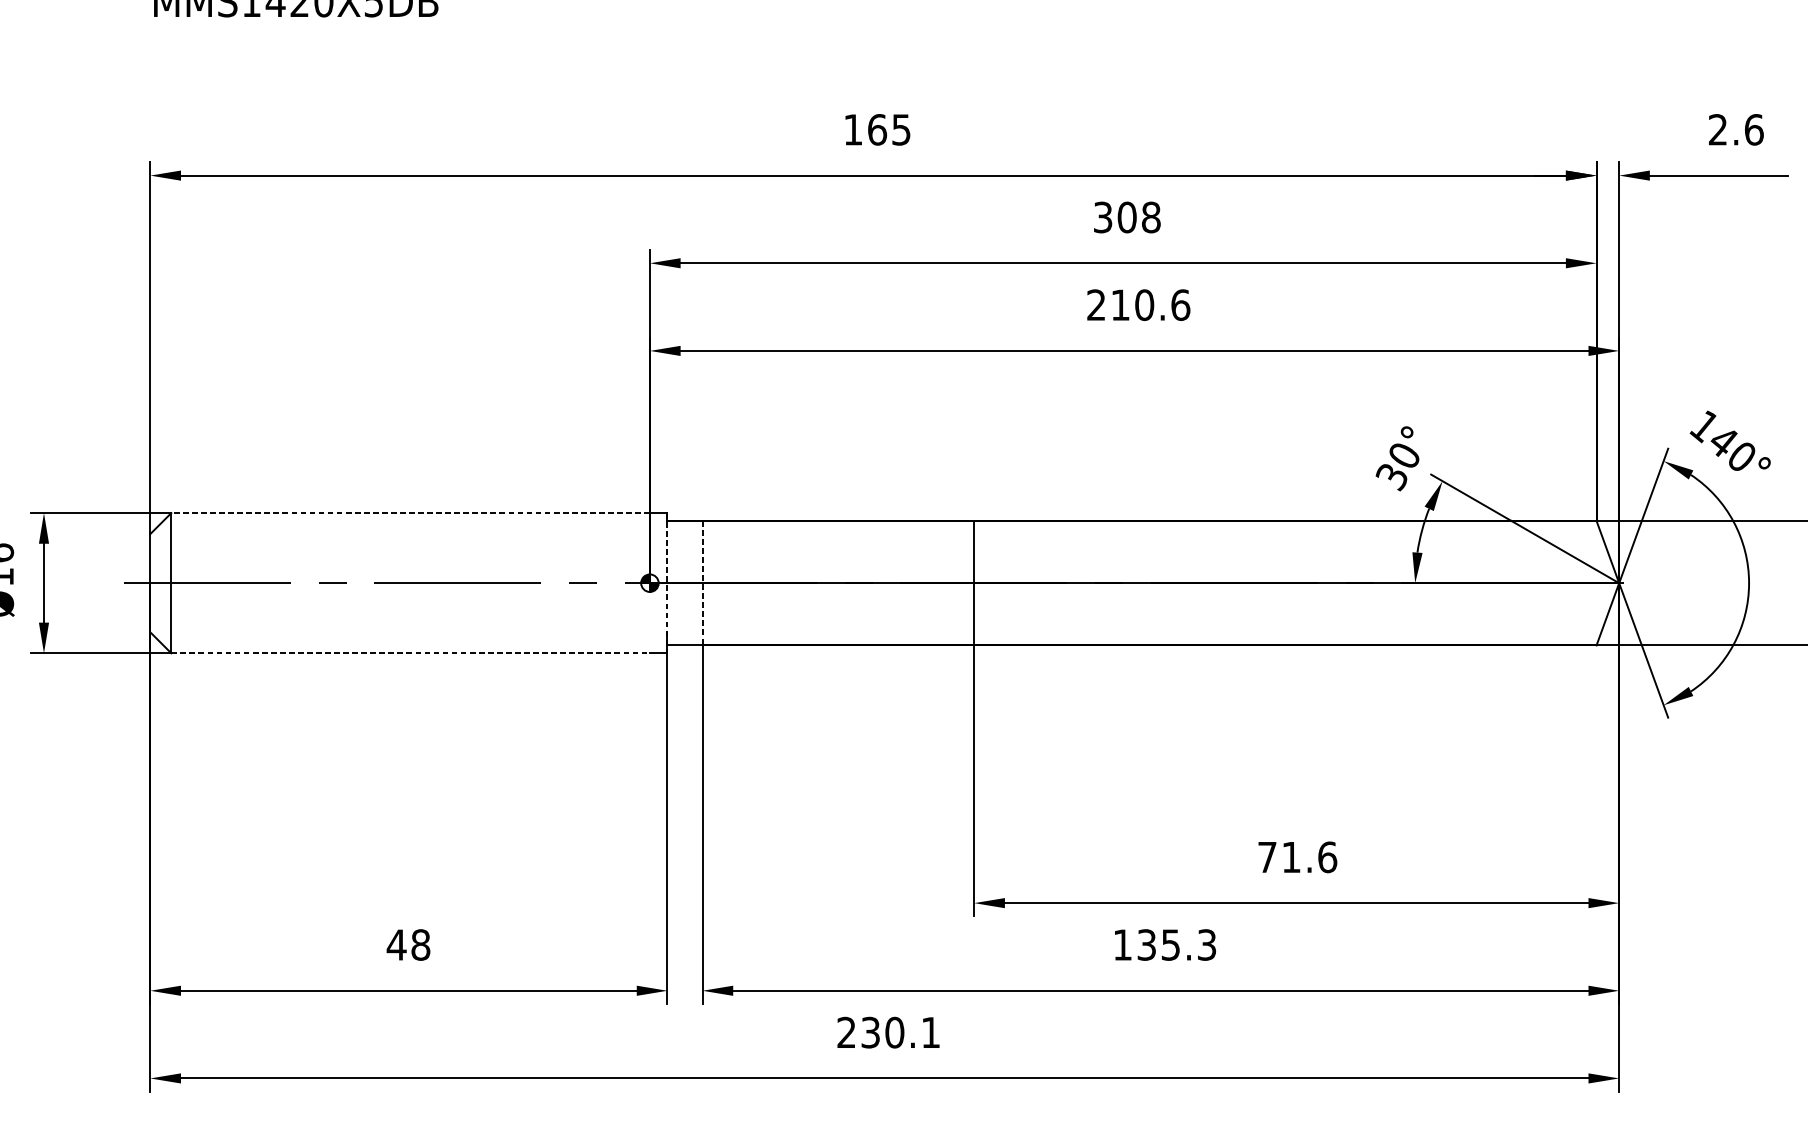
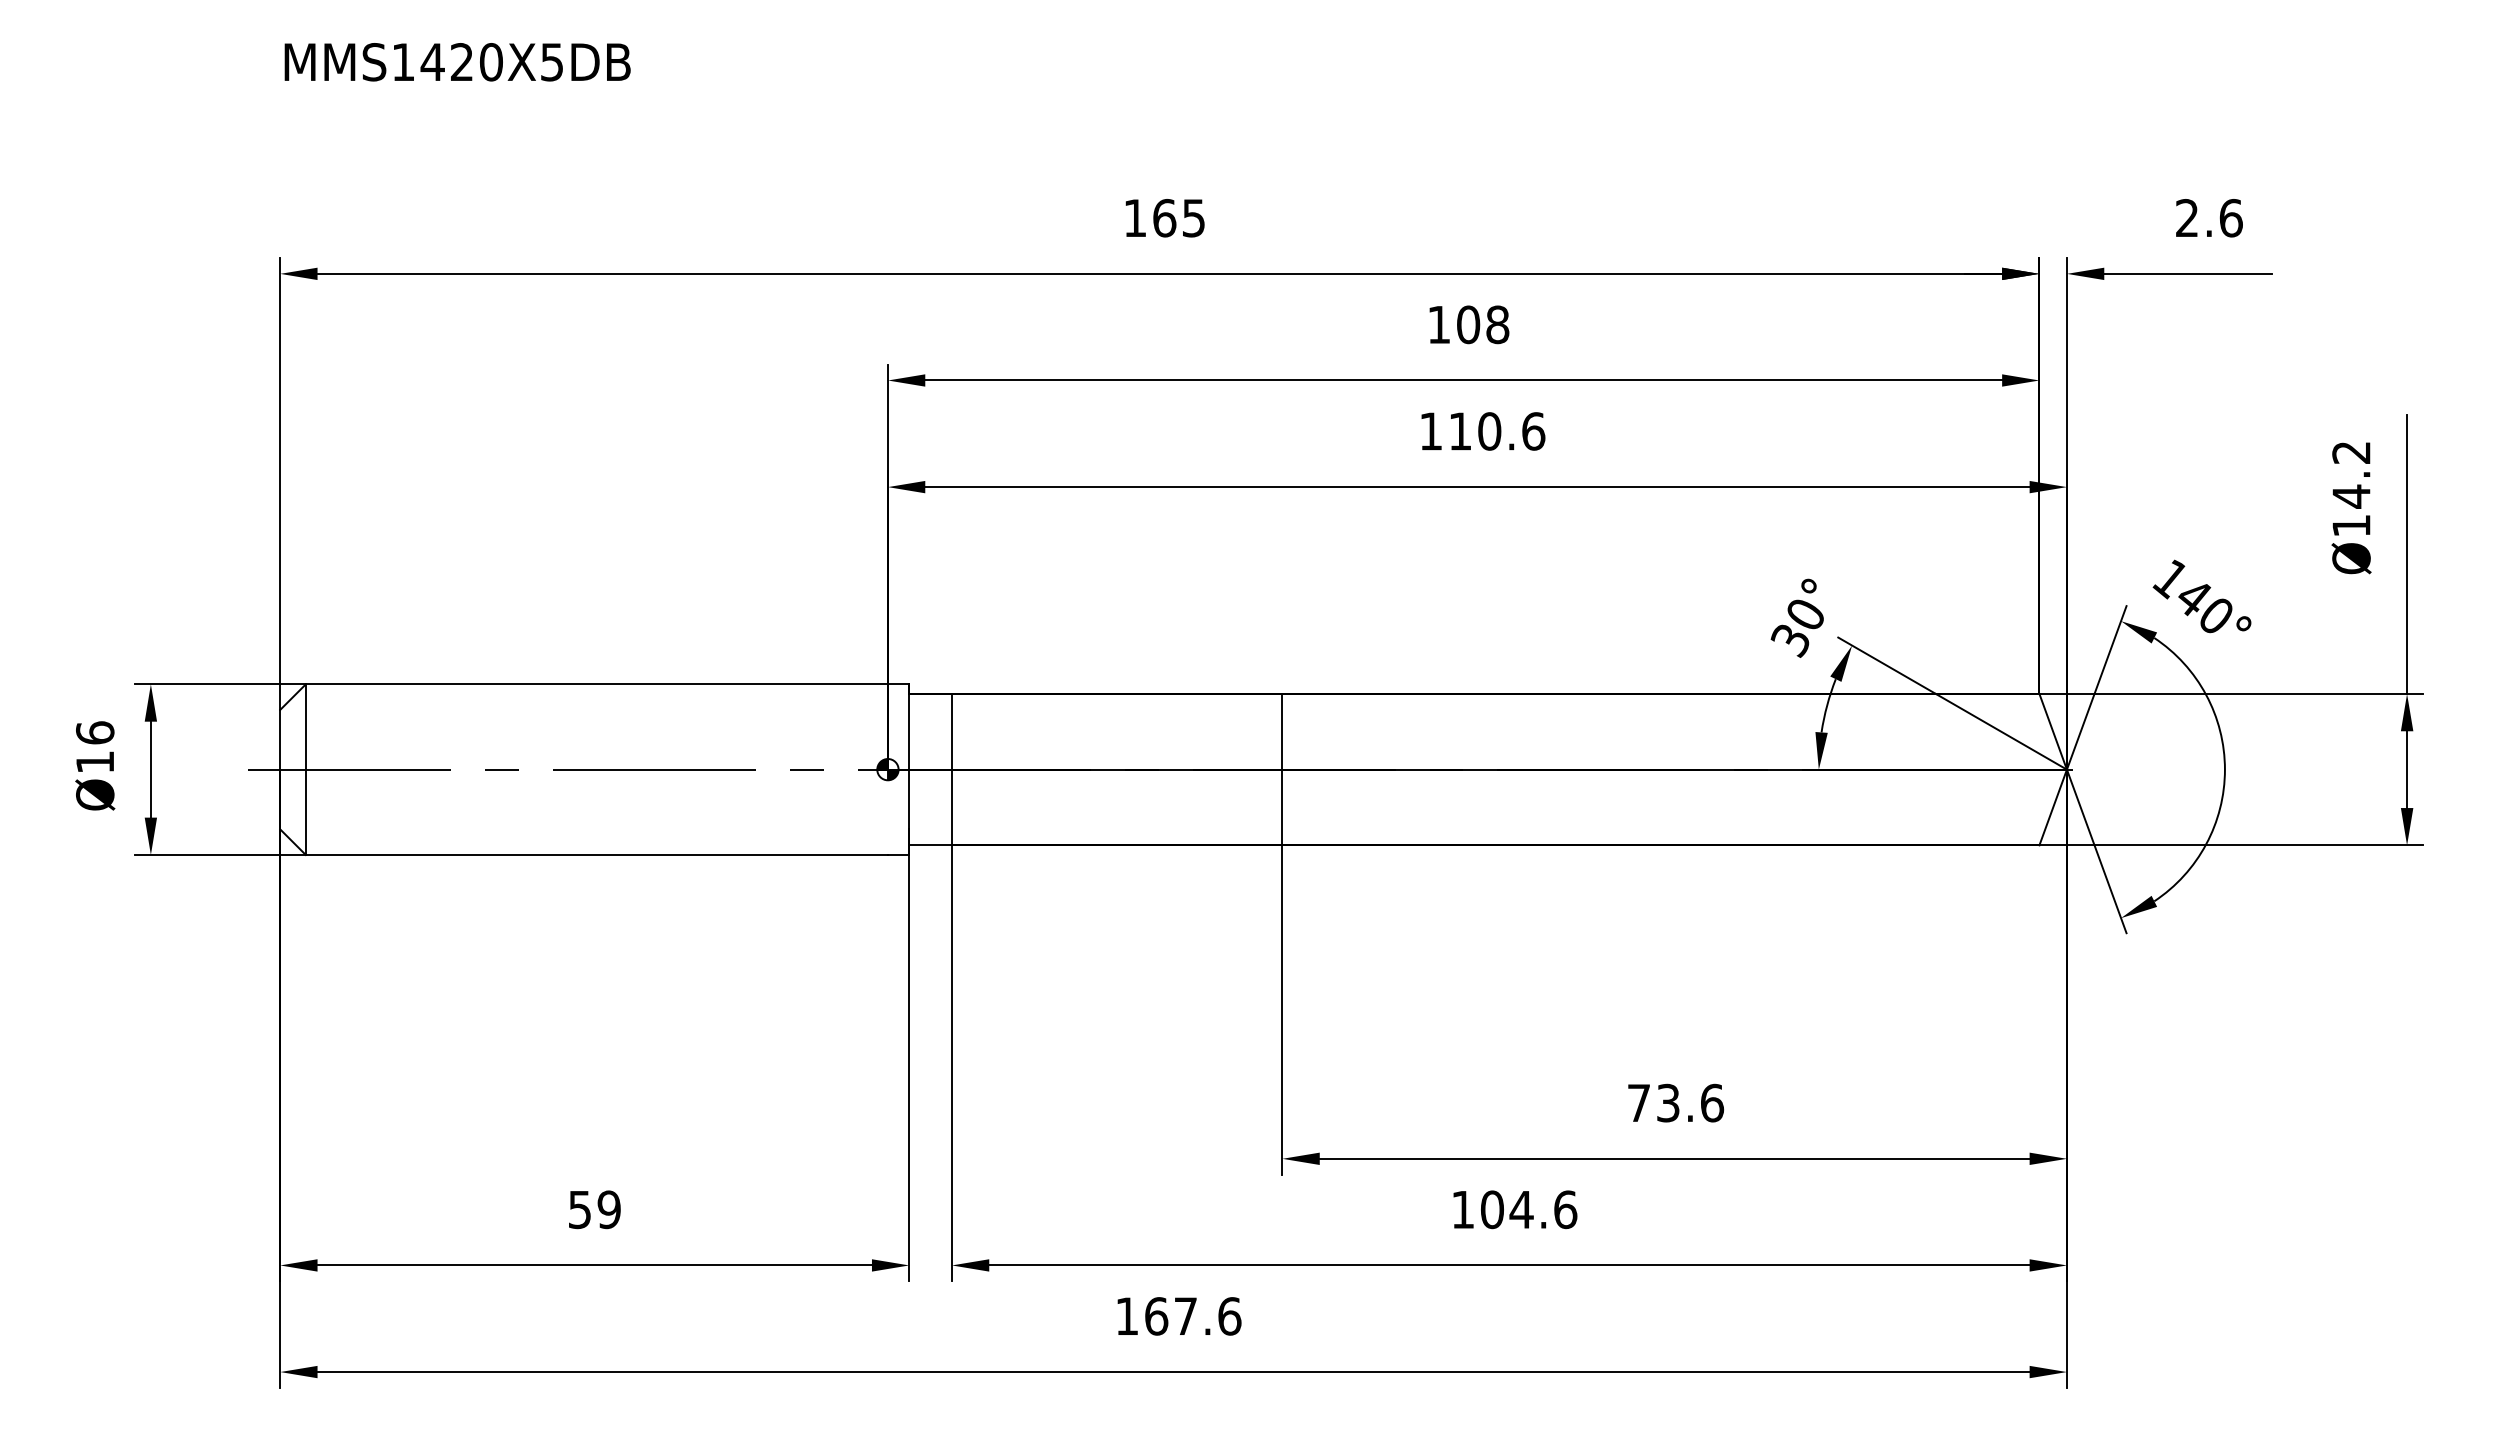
text: (1103, 217) -> (1439, 324), 308 -> 108
text: (1095, 305) -> (1430, 431), 210.6 -> 110.6
line: (410, 513) -> (596, 684), dashed -> solid
line: (667, 583) -> (909, 770), dashed -> solid
line: (702, 583) -> (951, 769), dashed -> solid
line: (411, 652) -> (597, 854), dashed -> solid
text: (1291, 856) -> (1668, 1102), 71.6 -> 73.6
text: (407, 944) -> (593, 1209), 48 -> 59
text: (1177, 944) -> (1529, 1209), 135.3 -> 104.6
text: (888, 1032) -> (1178, 1316), 230.1 -> 167.6

